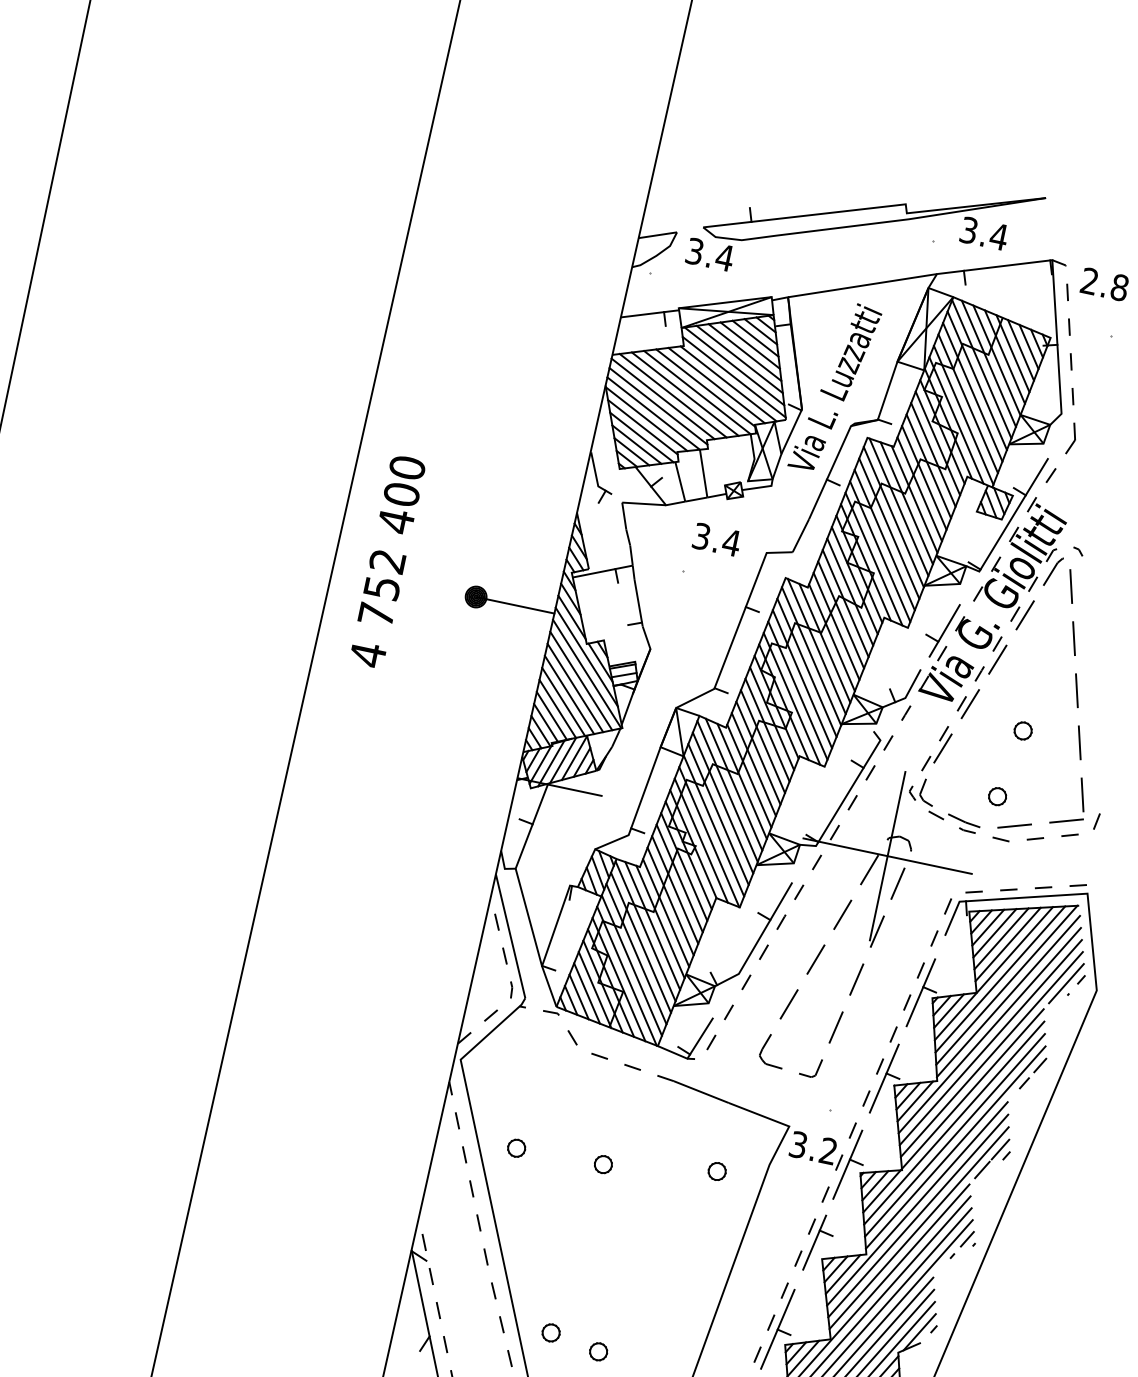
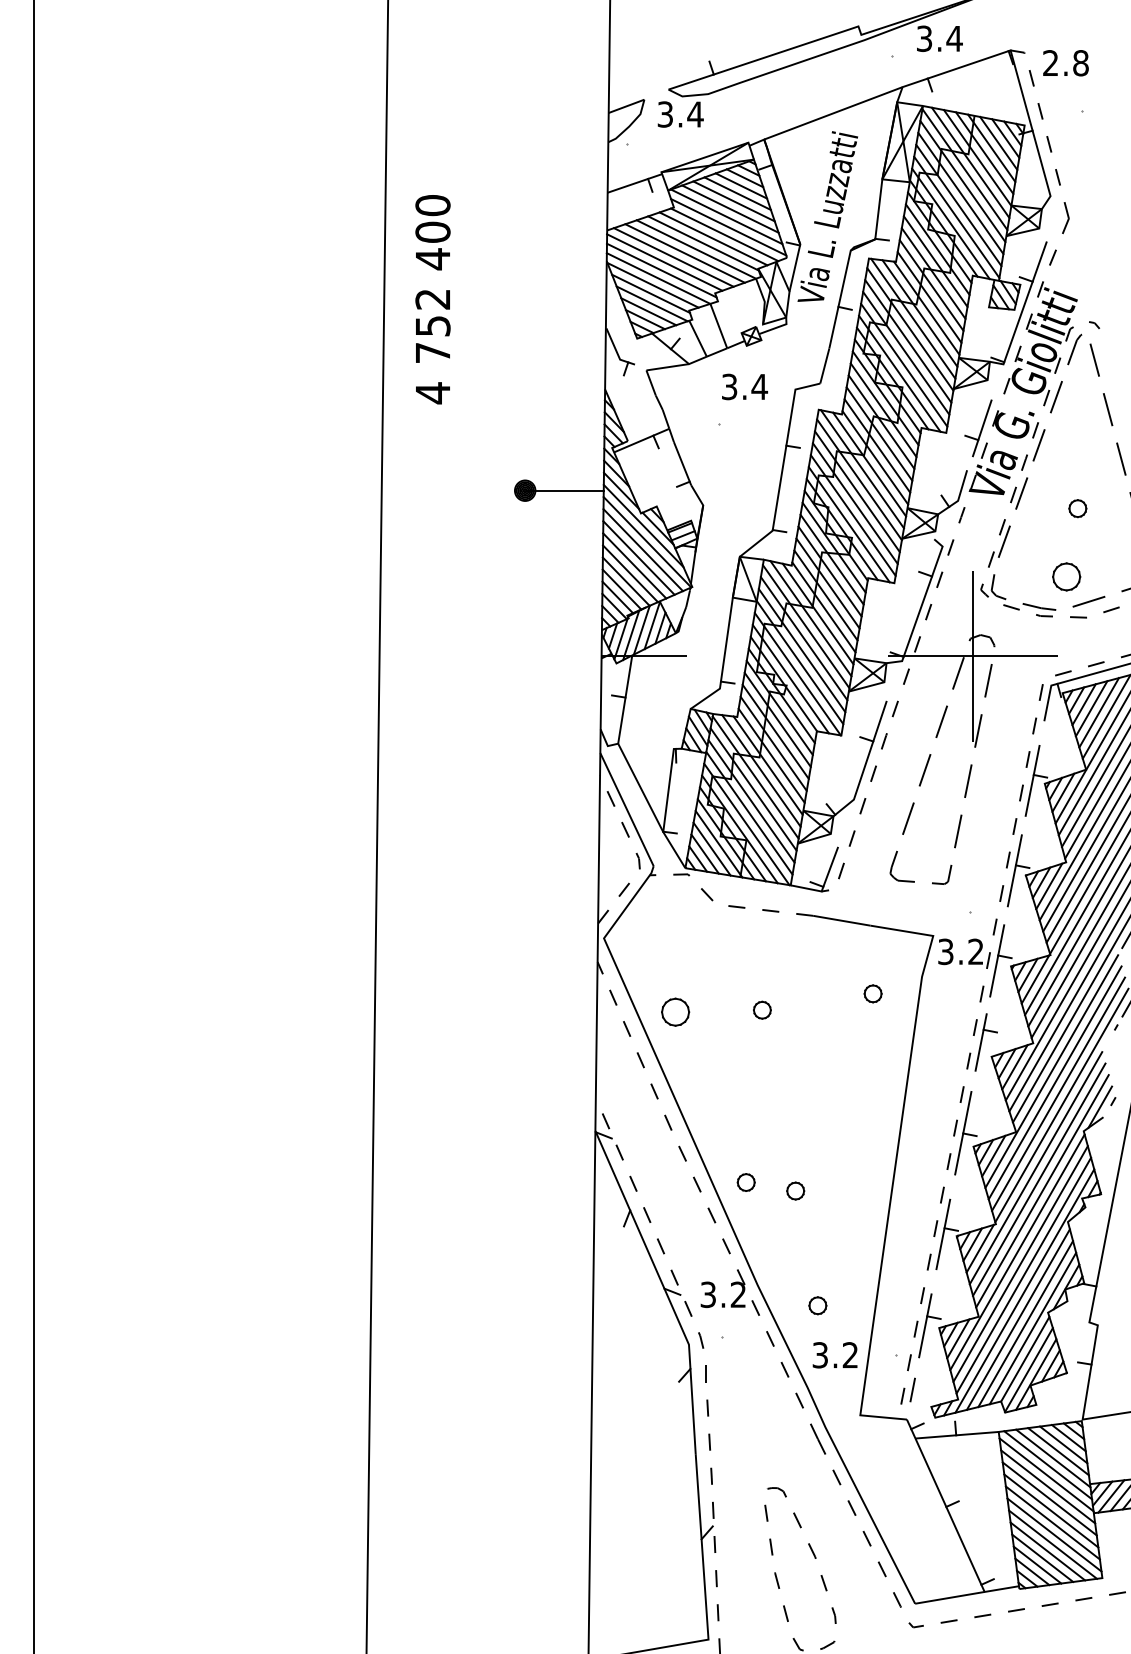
text: (387, 561) -> (432, 299), moved
part: (997, 796) -> (1066, 576), size x1.6
part: (516, 1147) -> (675, 1011), size x1.6

